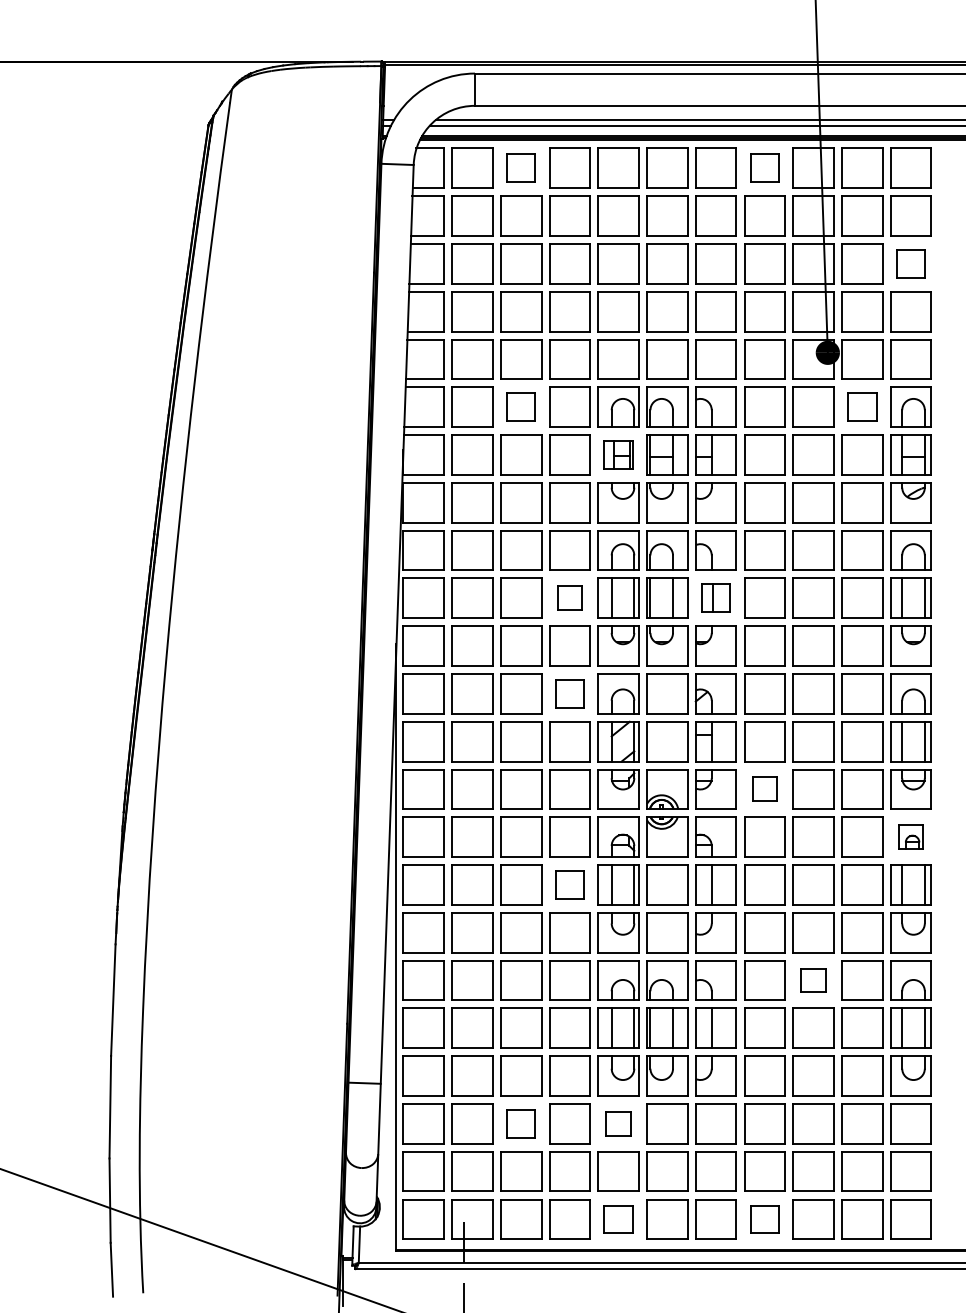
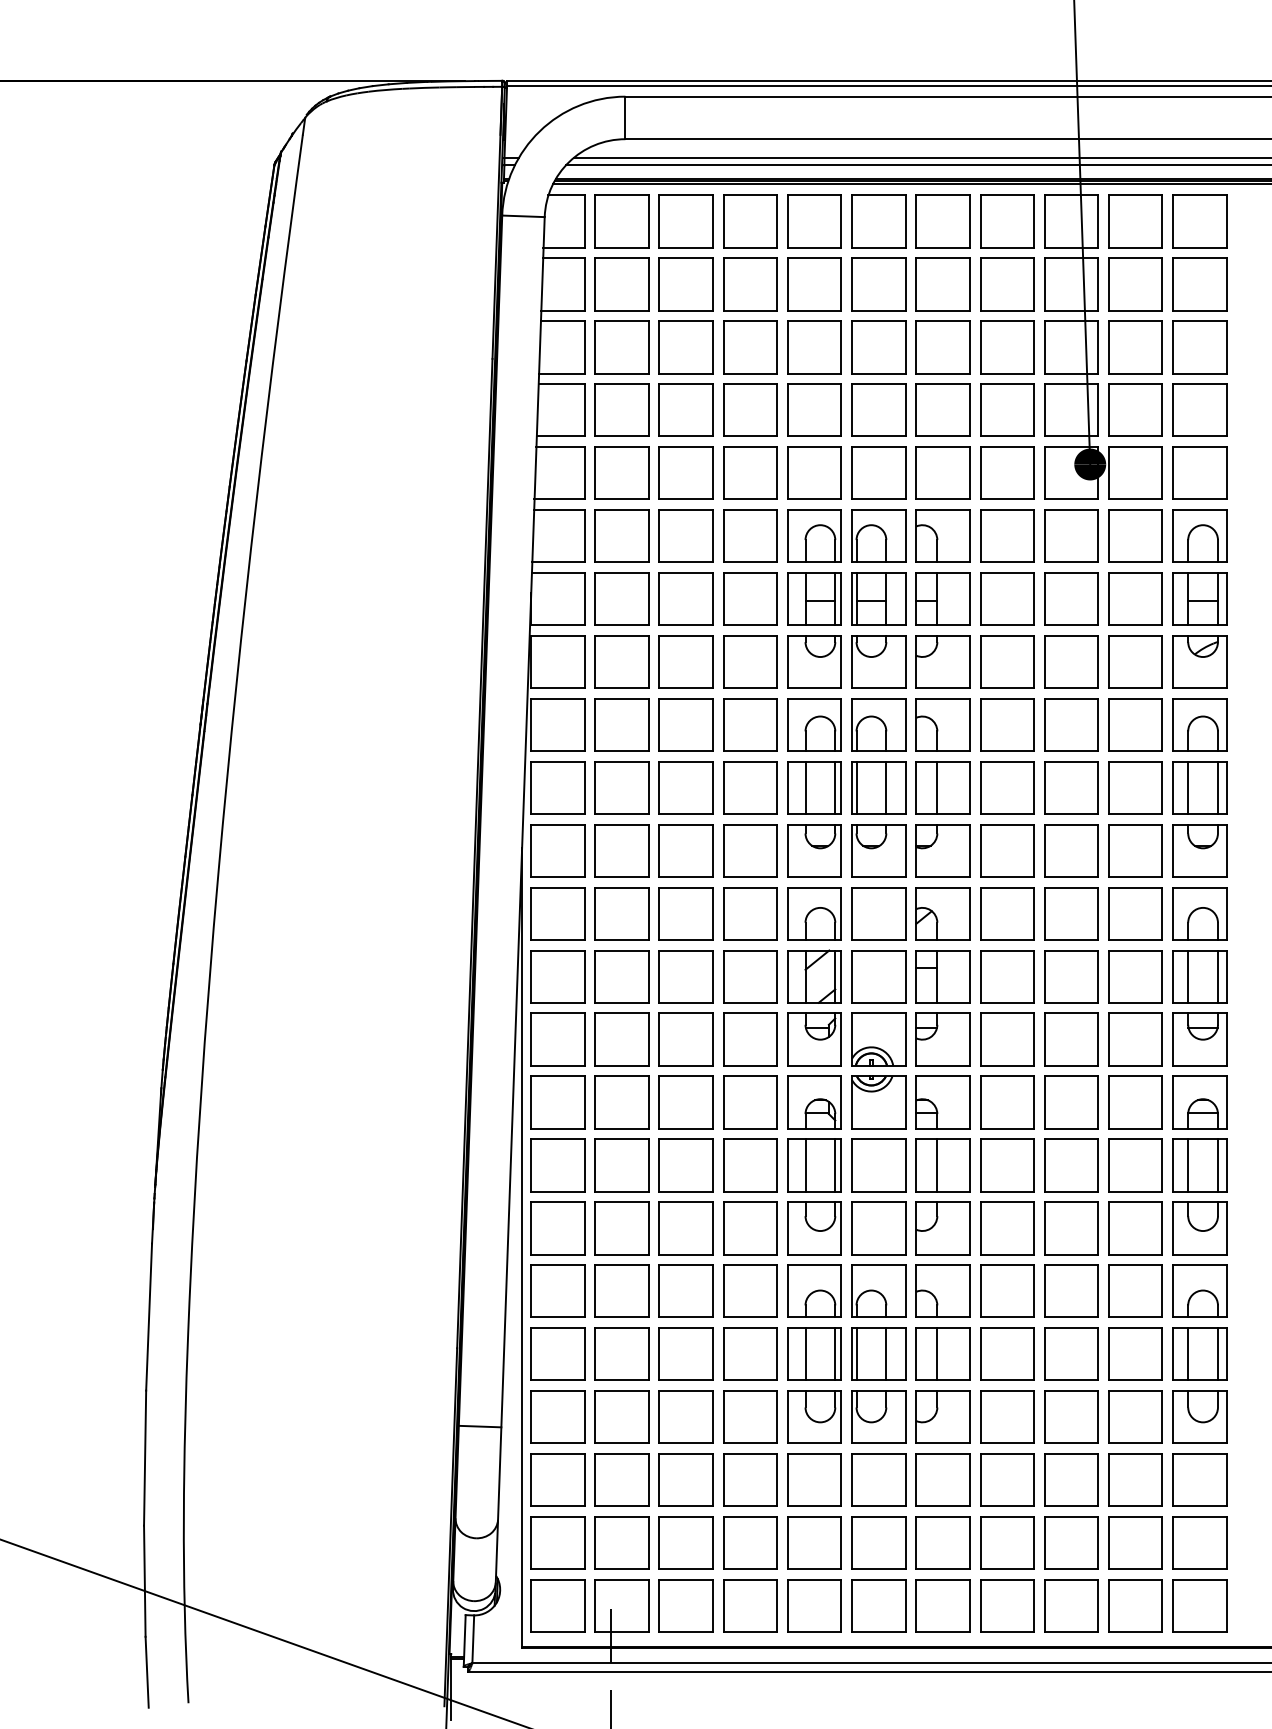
part: (520, 168) -> (685, 221), size x1.43
part: (765, 168) -> (1007, 221), size x1.43
part: (910, 263) -> (1199, 347), size x1.43
part: (520, 406) -> (685, 535), size x1.43
part: (862, 406) -> (1135, 535), size x1.43
part: (618, 454) -> (814, 598), size x1.43
part: (569, 598) -> (750, 787), size x1.67
part: (715, 598) -> (942, 787), size x1.43
part: (569, 693) -> (750, 913), size x1.43
part: (765, 789) -> (1007, 1039), size x1.67
part: (910, 837) -> (1199, 1102), size x1.67
part: (569, 885) -> (750, 1165), size x1.43
part: (813, 979) -> (1071, 1290), size x1.67
part: (520, 1123) -> (685, 1479), size x1.43
part: (618, 1123) -> (814, 1479), size x1.67
part: (618, 1219) -> (814, 1605), size x1.43
part: (765, 1219) -> (1007, 1605), size x1.43

